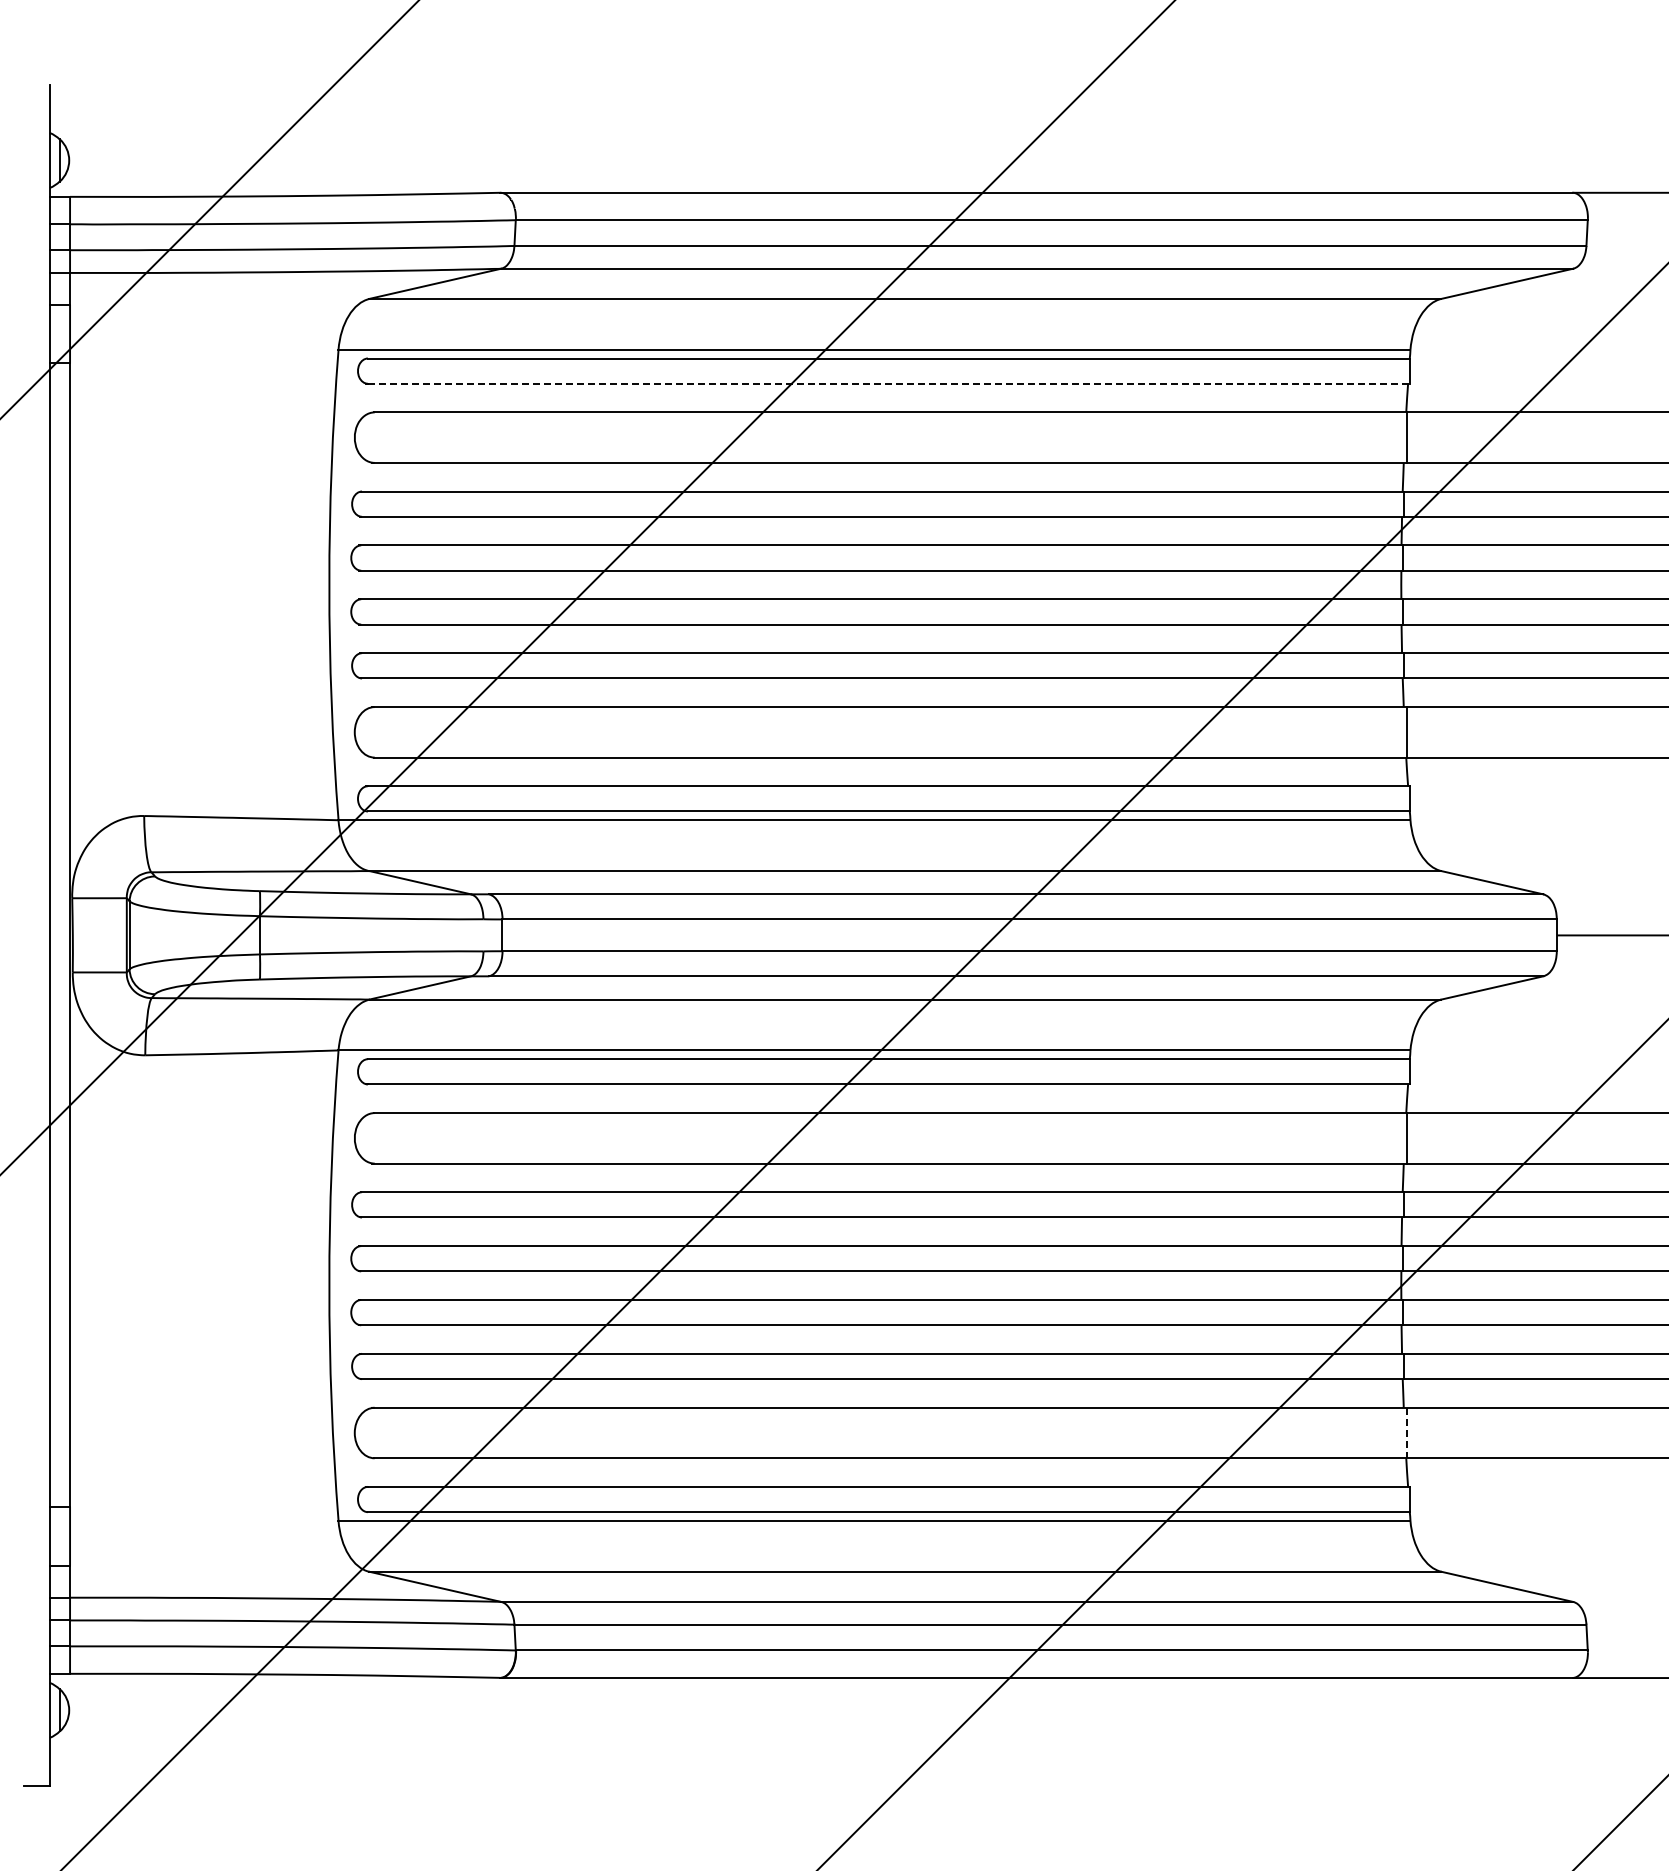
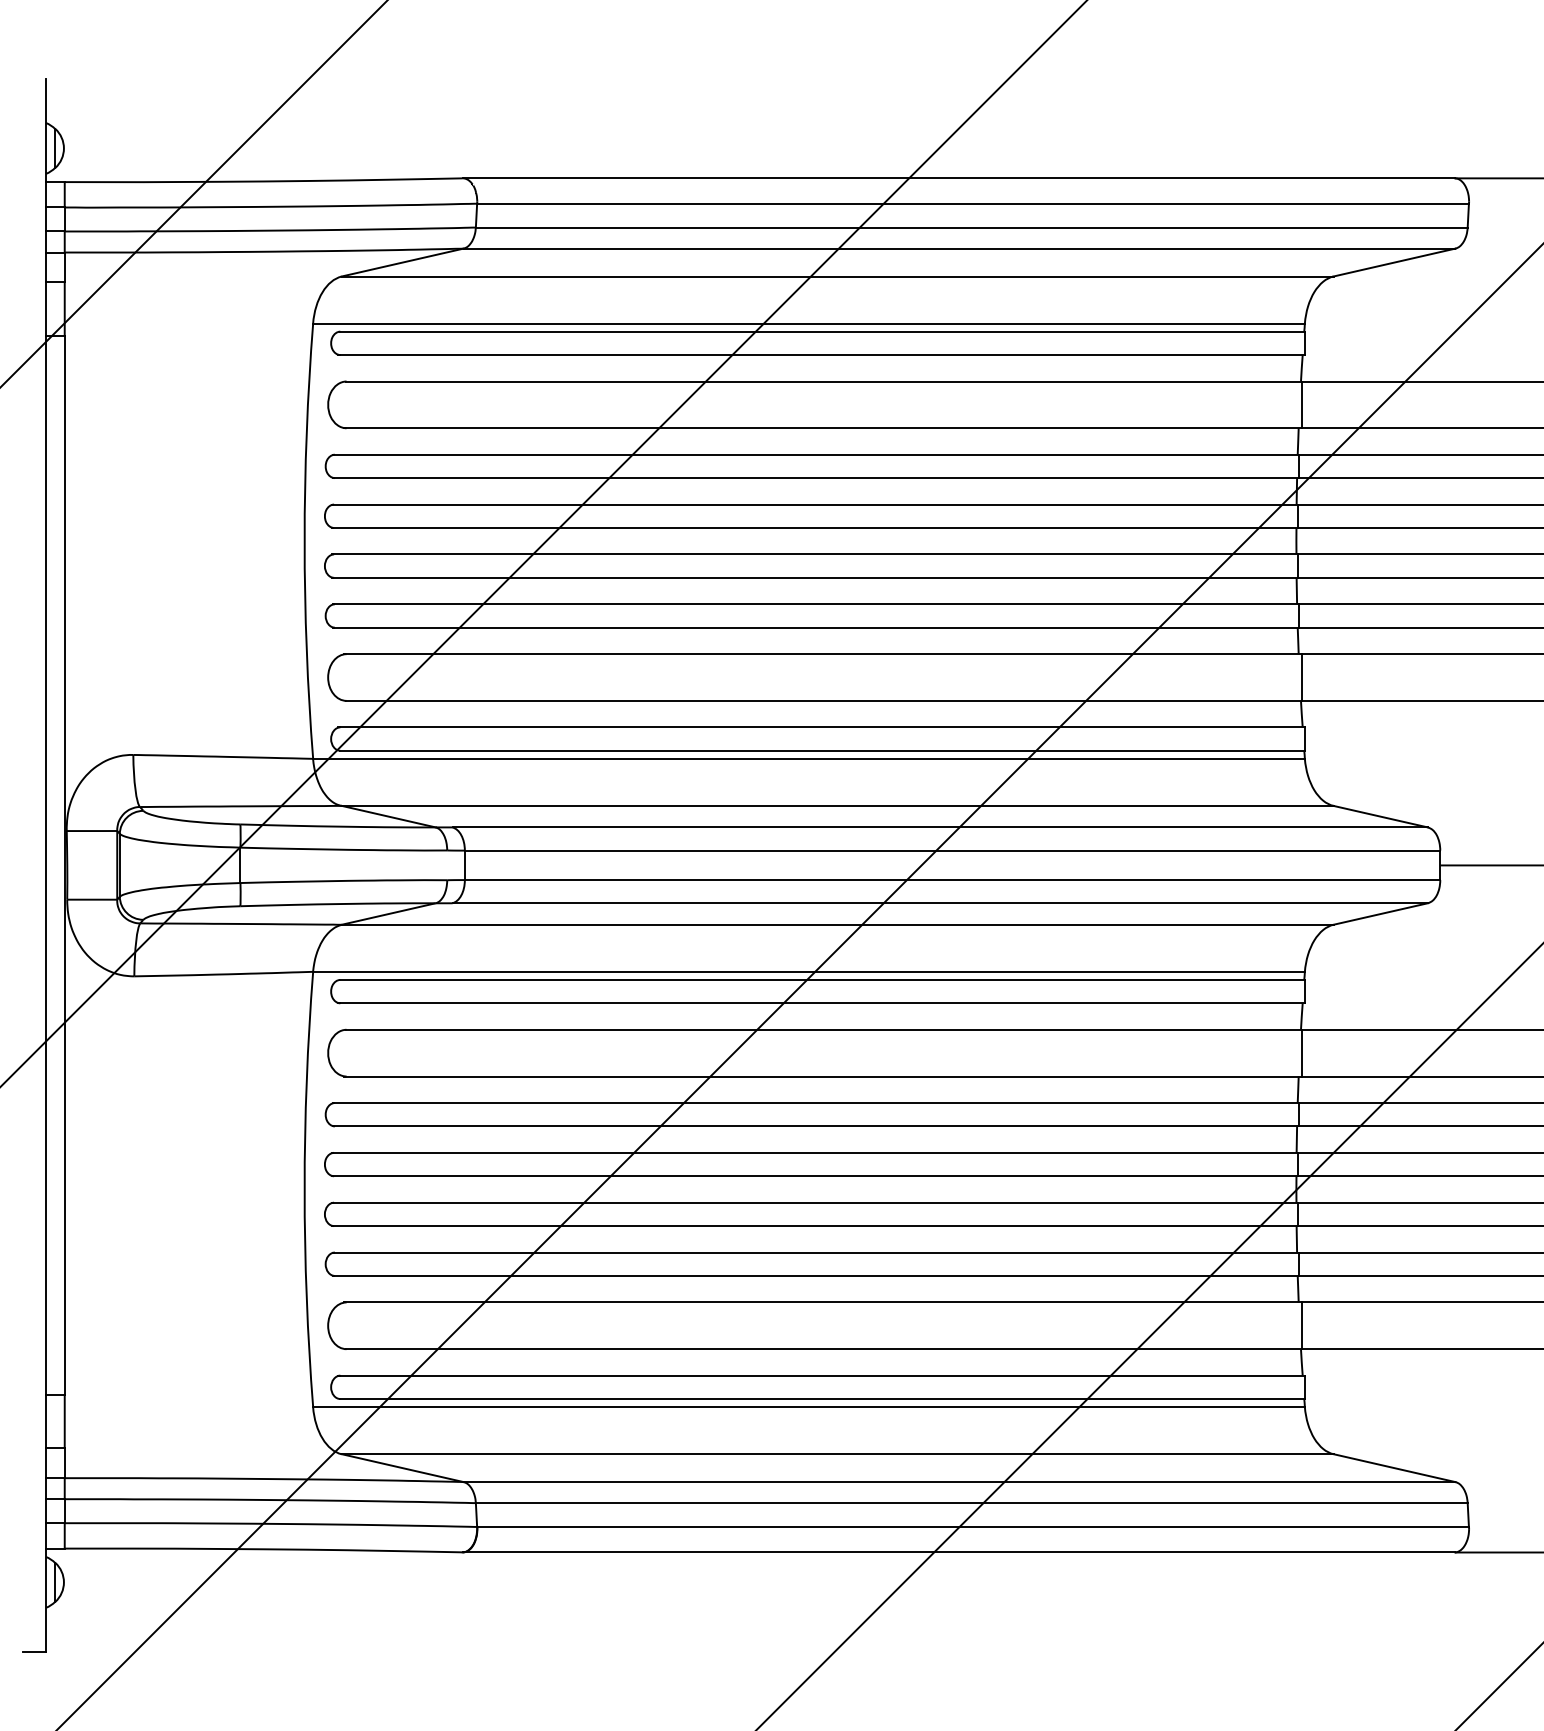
line: (889, 383) -> (822, 354), dashed -> solid
line: (1406, 1433) -> (1301, 1326), dashed -> solid

